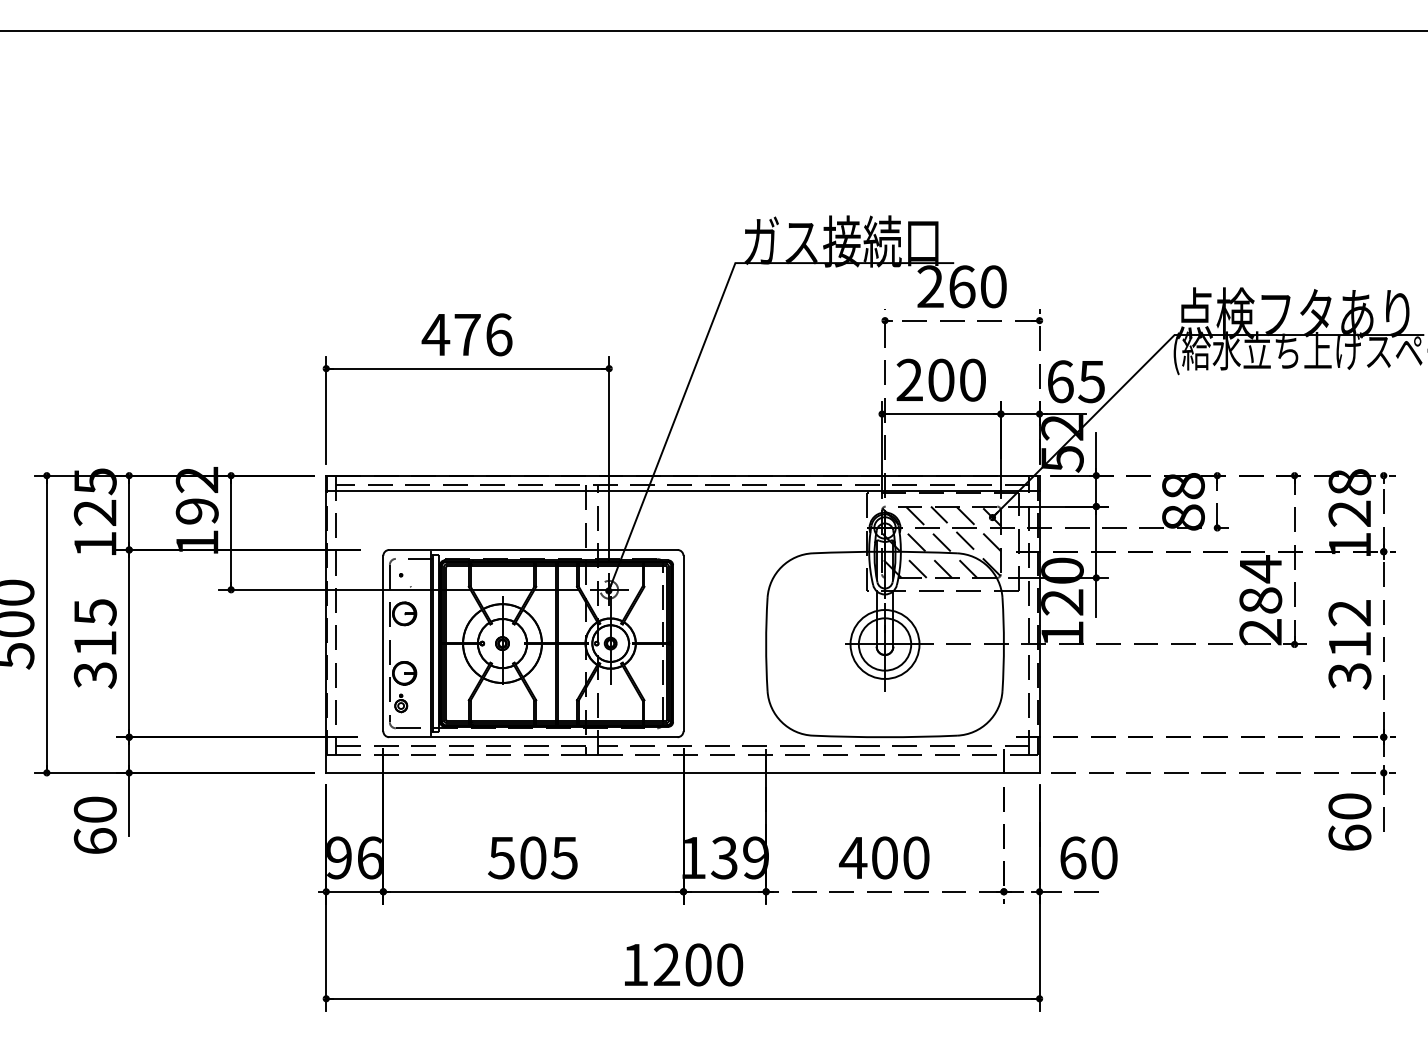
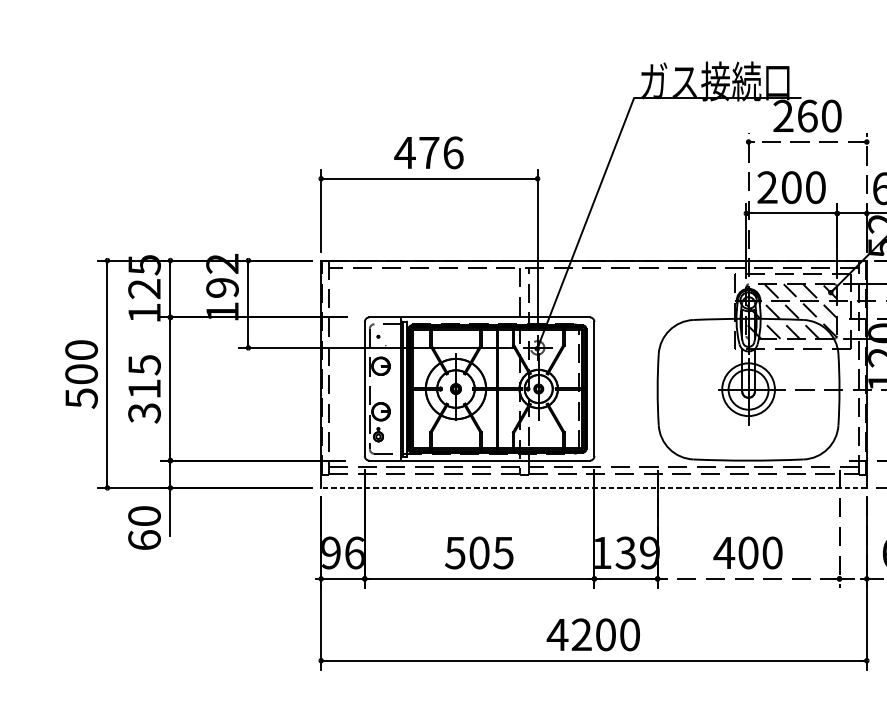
line: (682, 490) -> (593, 271), removed
line: (682, 772) -> (593, 487), solid -> dashed
text: (635, 964) -> (557, 634), 1200 -> 4200

